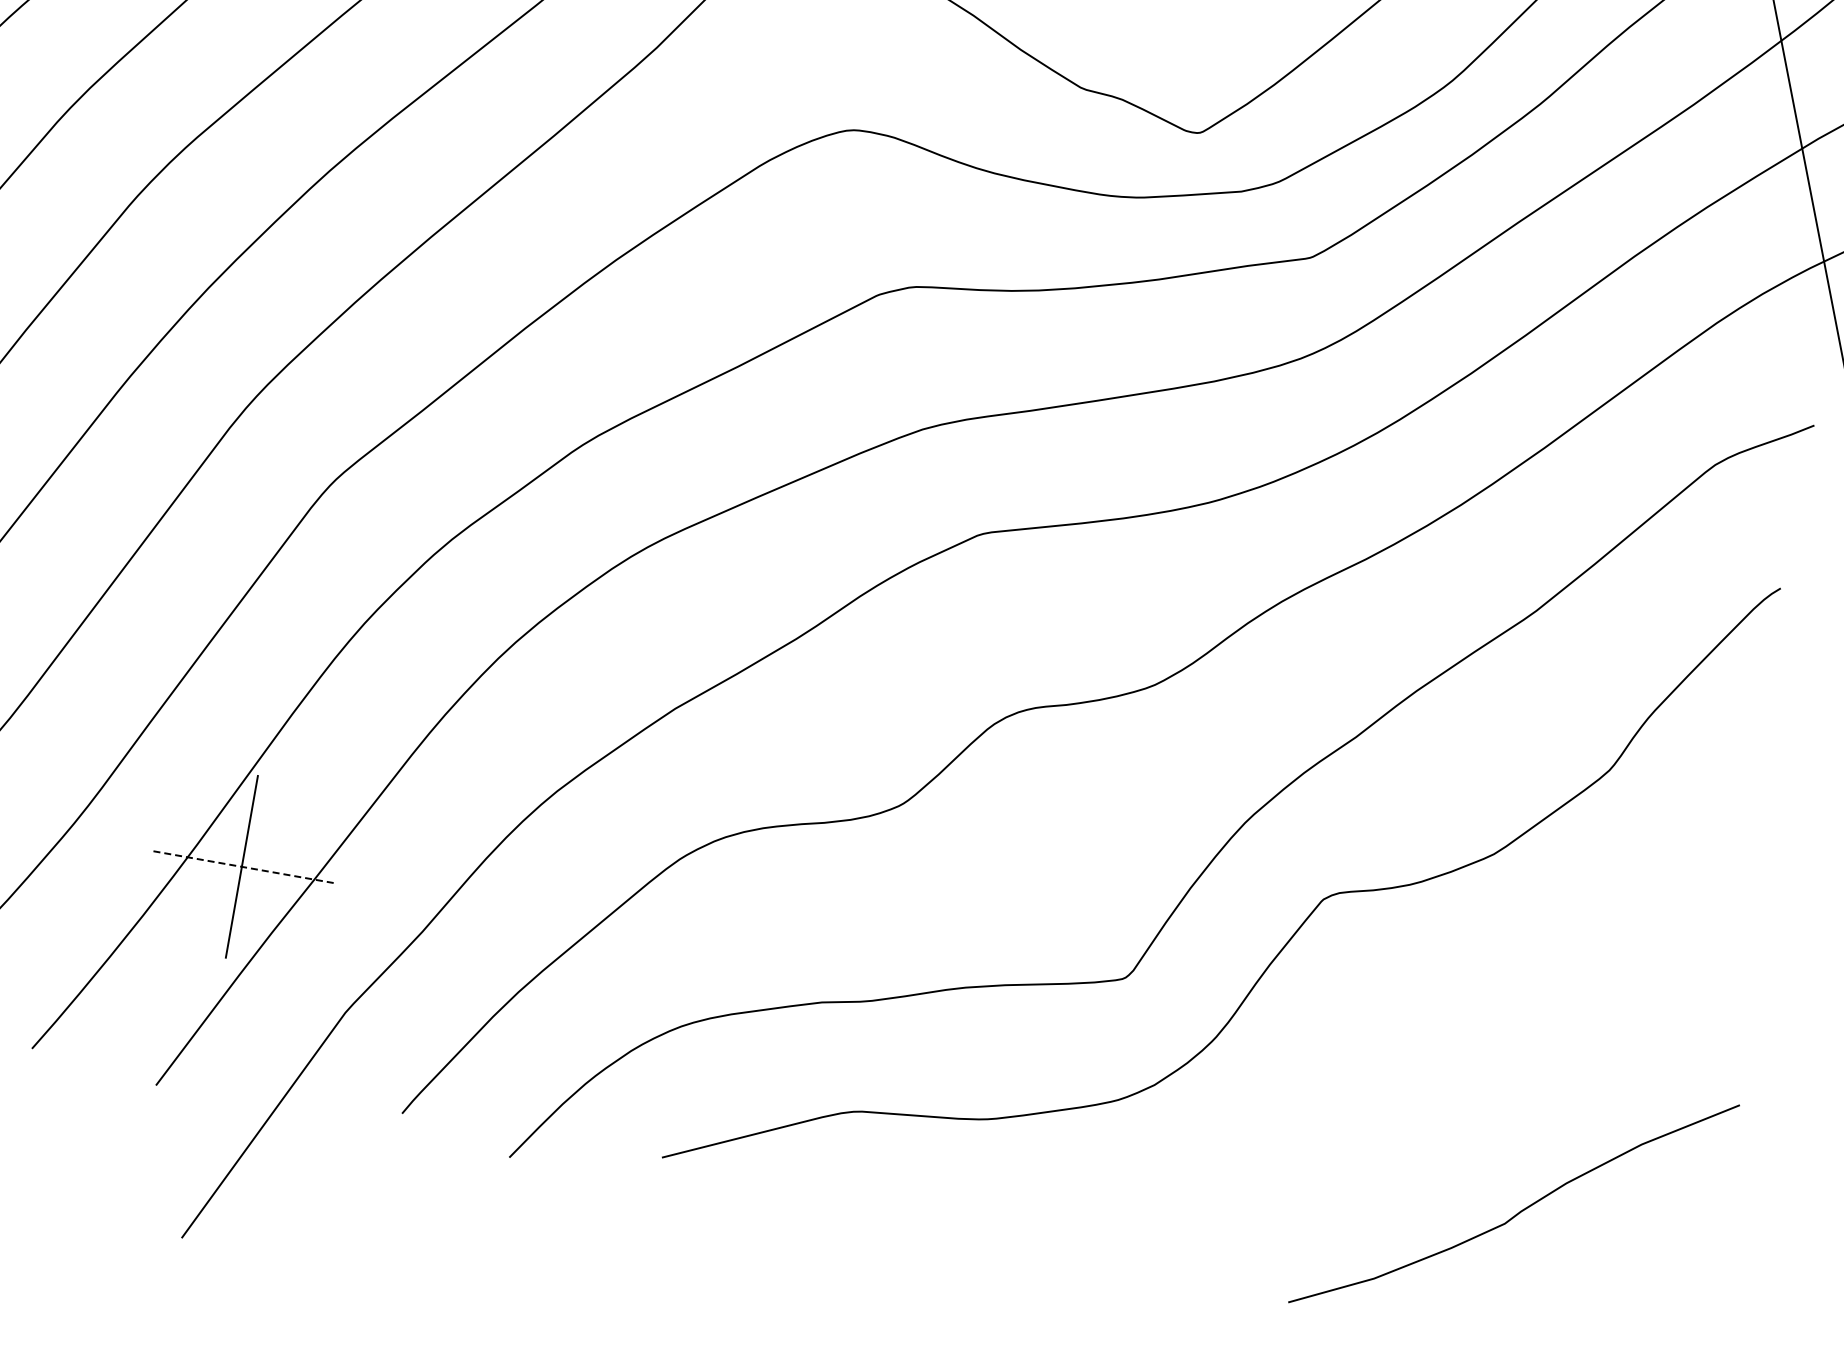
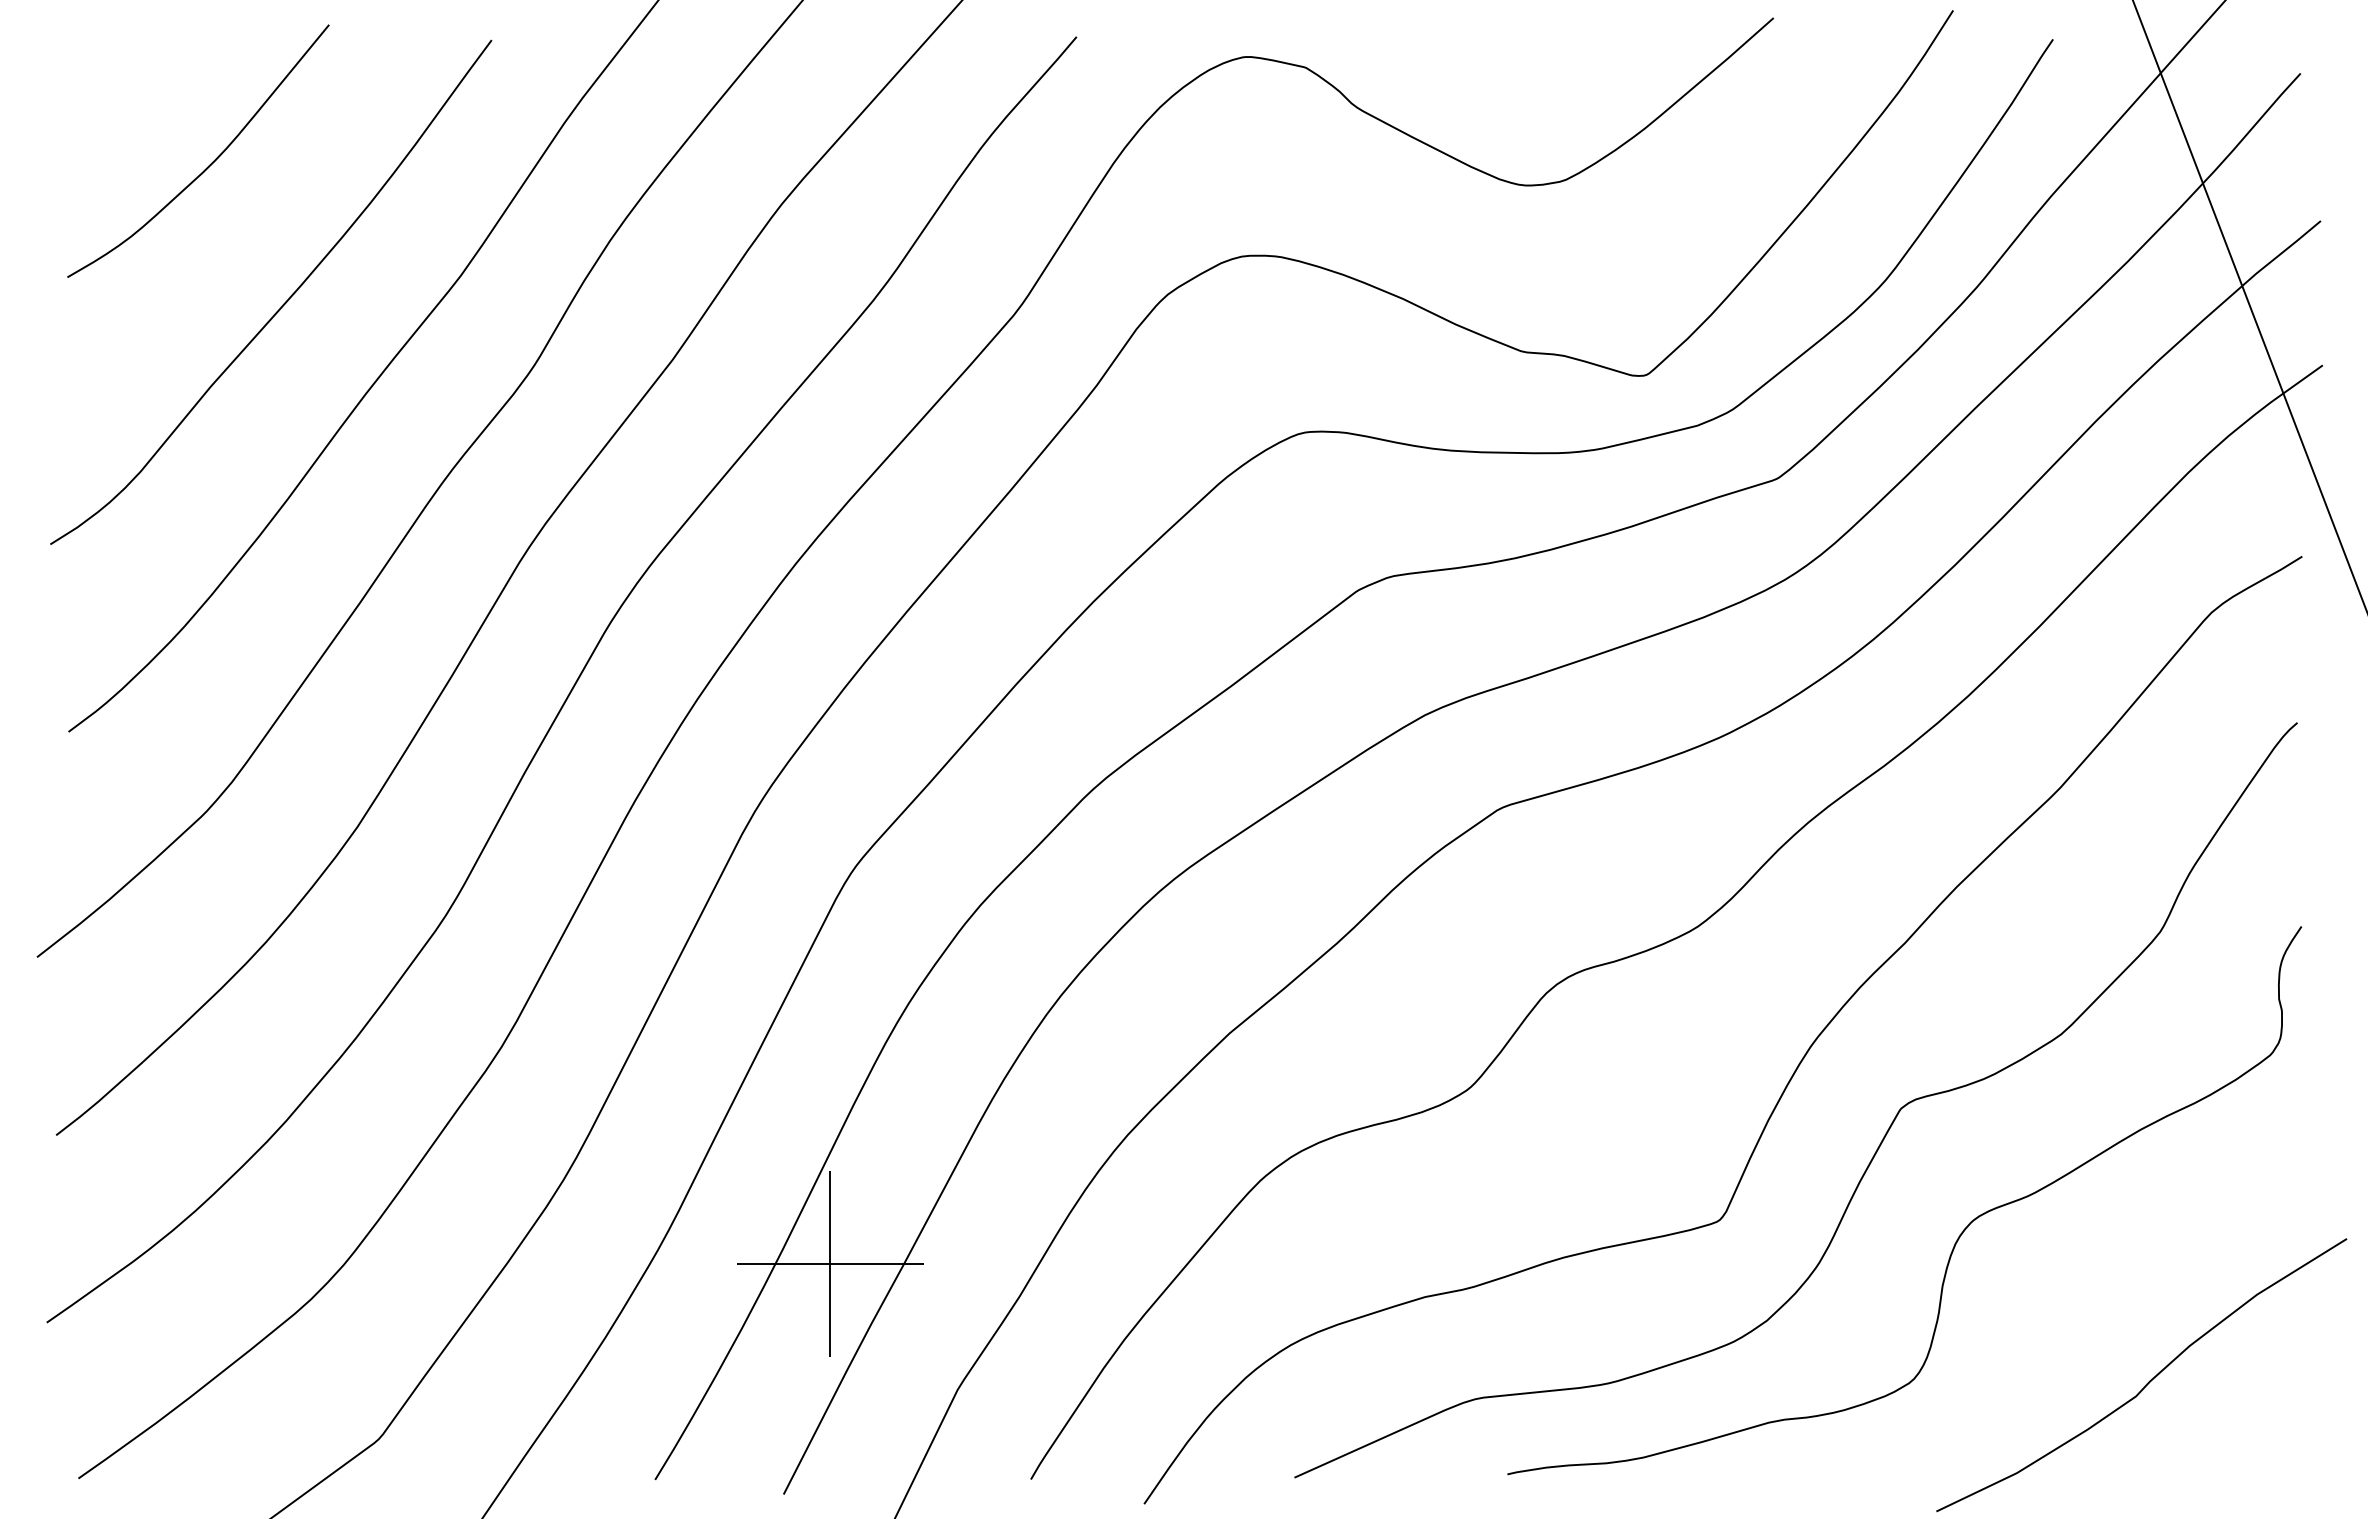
line: (241, 866) -> (829, 1264), dashed -> solid
curve: (1357, 1035) -> (1958, 1236), added

